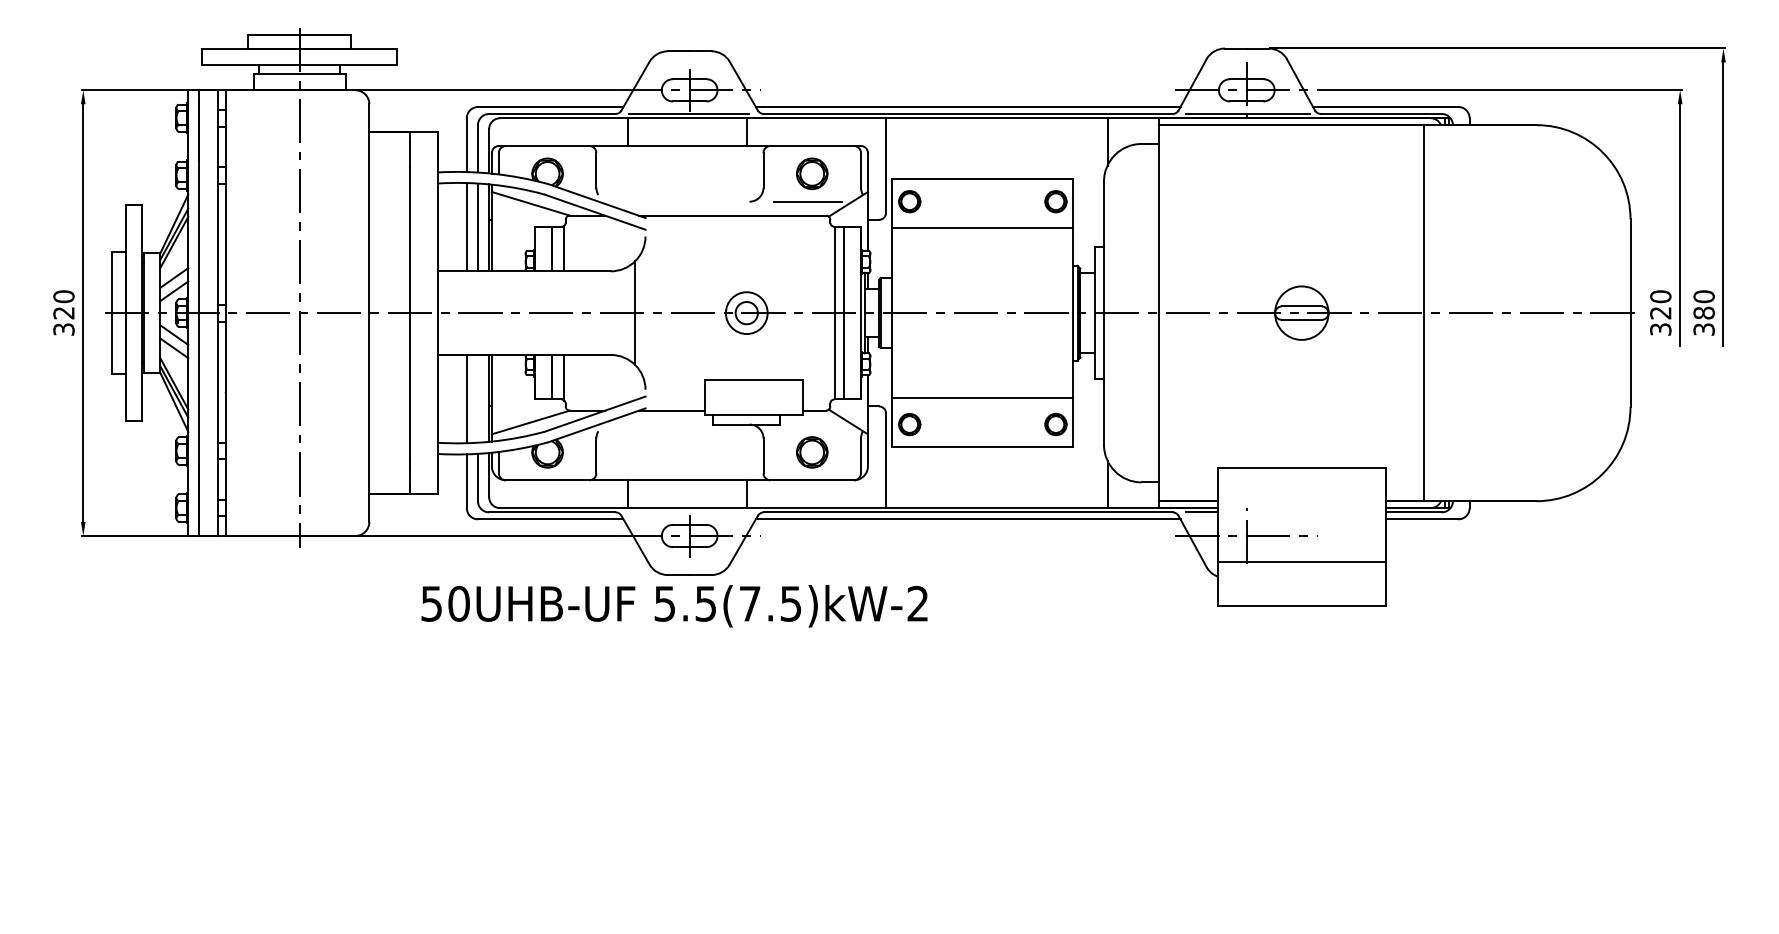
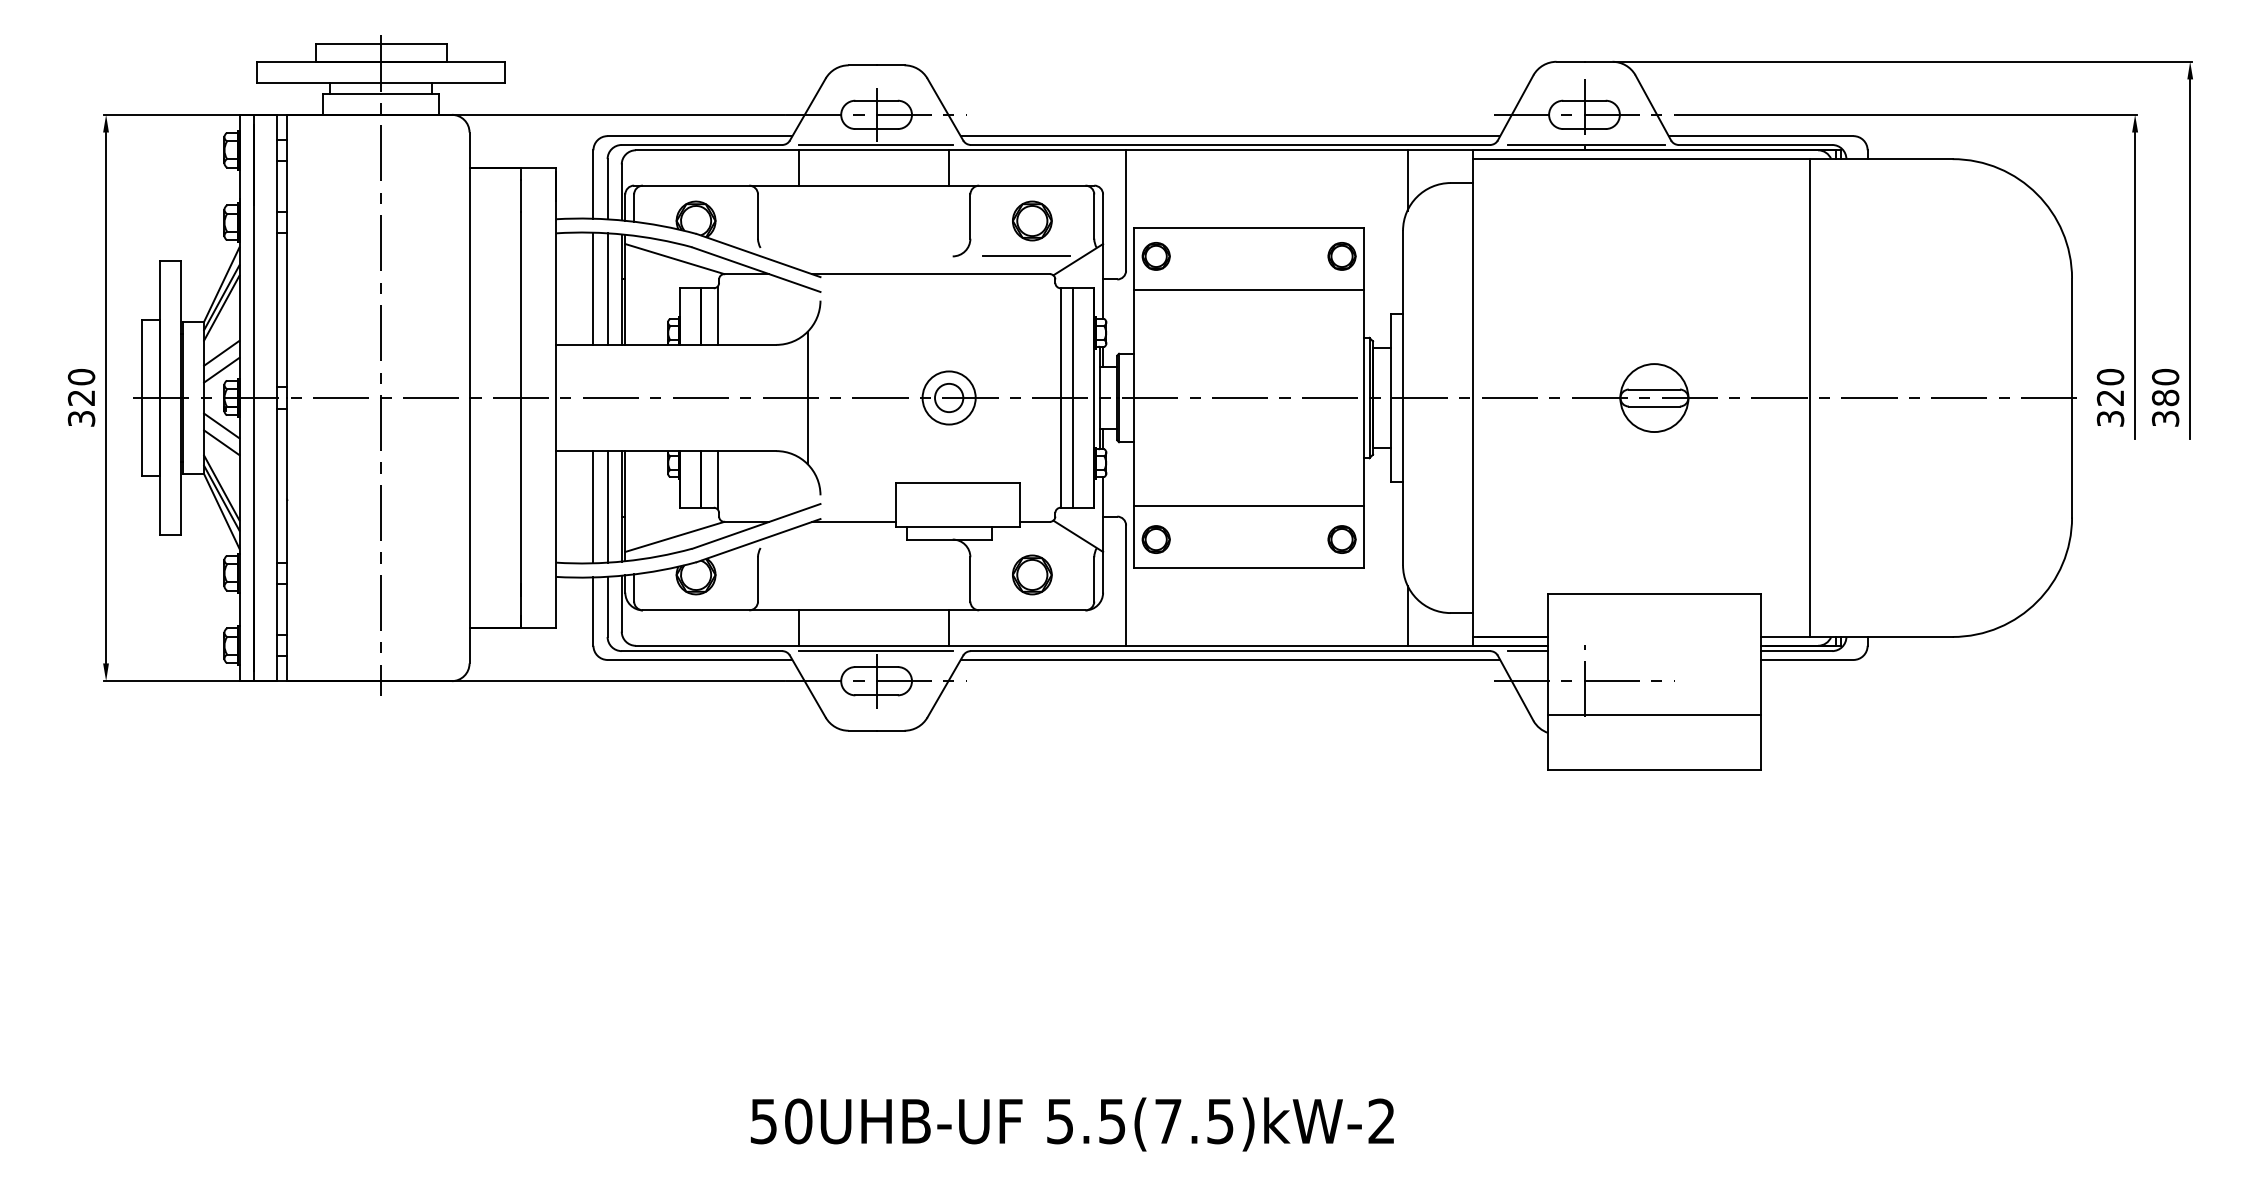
line: (477, 398) -> (607, 506), added
line: (688, 512) -> (875, 651), added
text: (673, 606) -> (1071, 1124), moved

